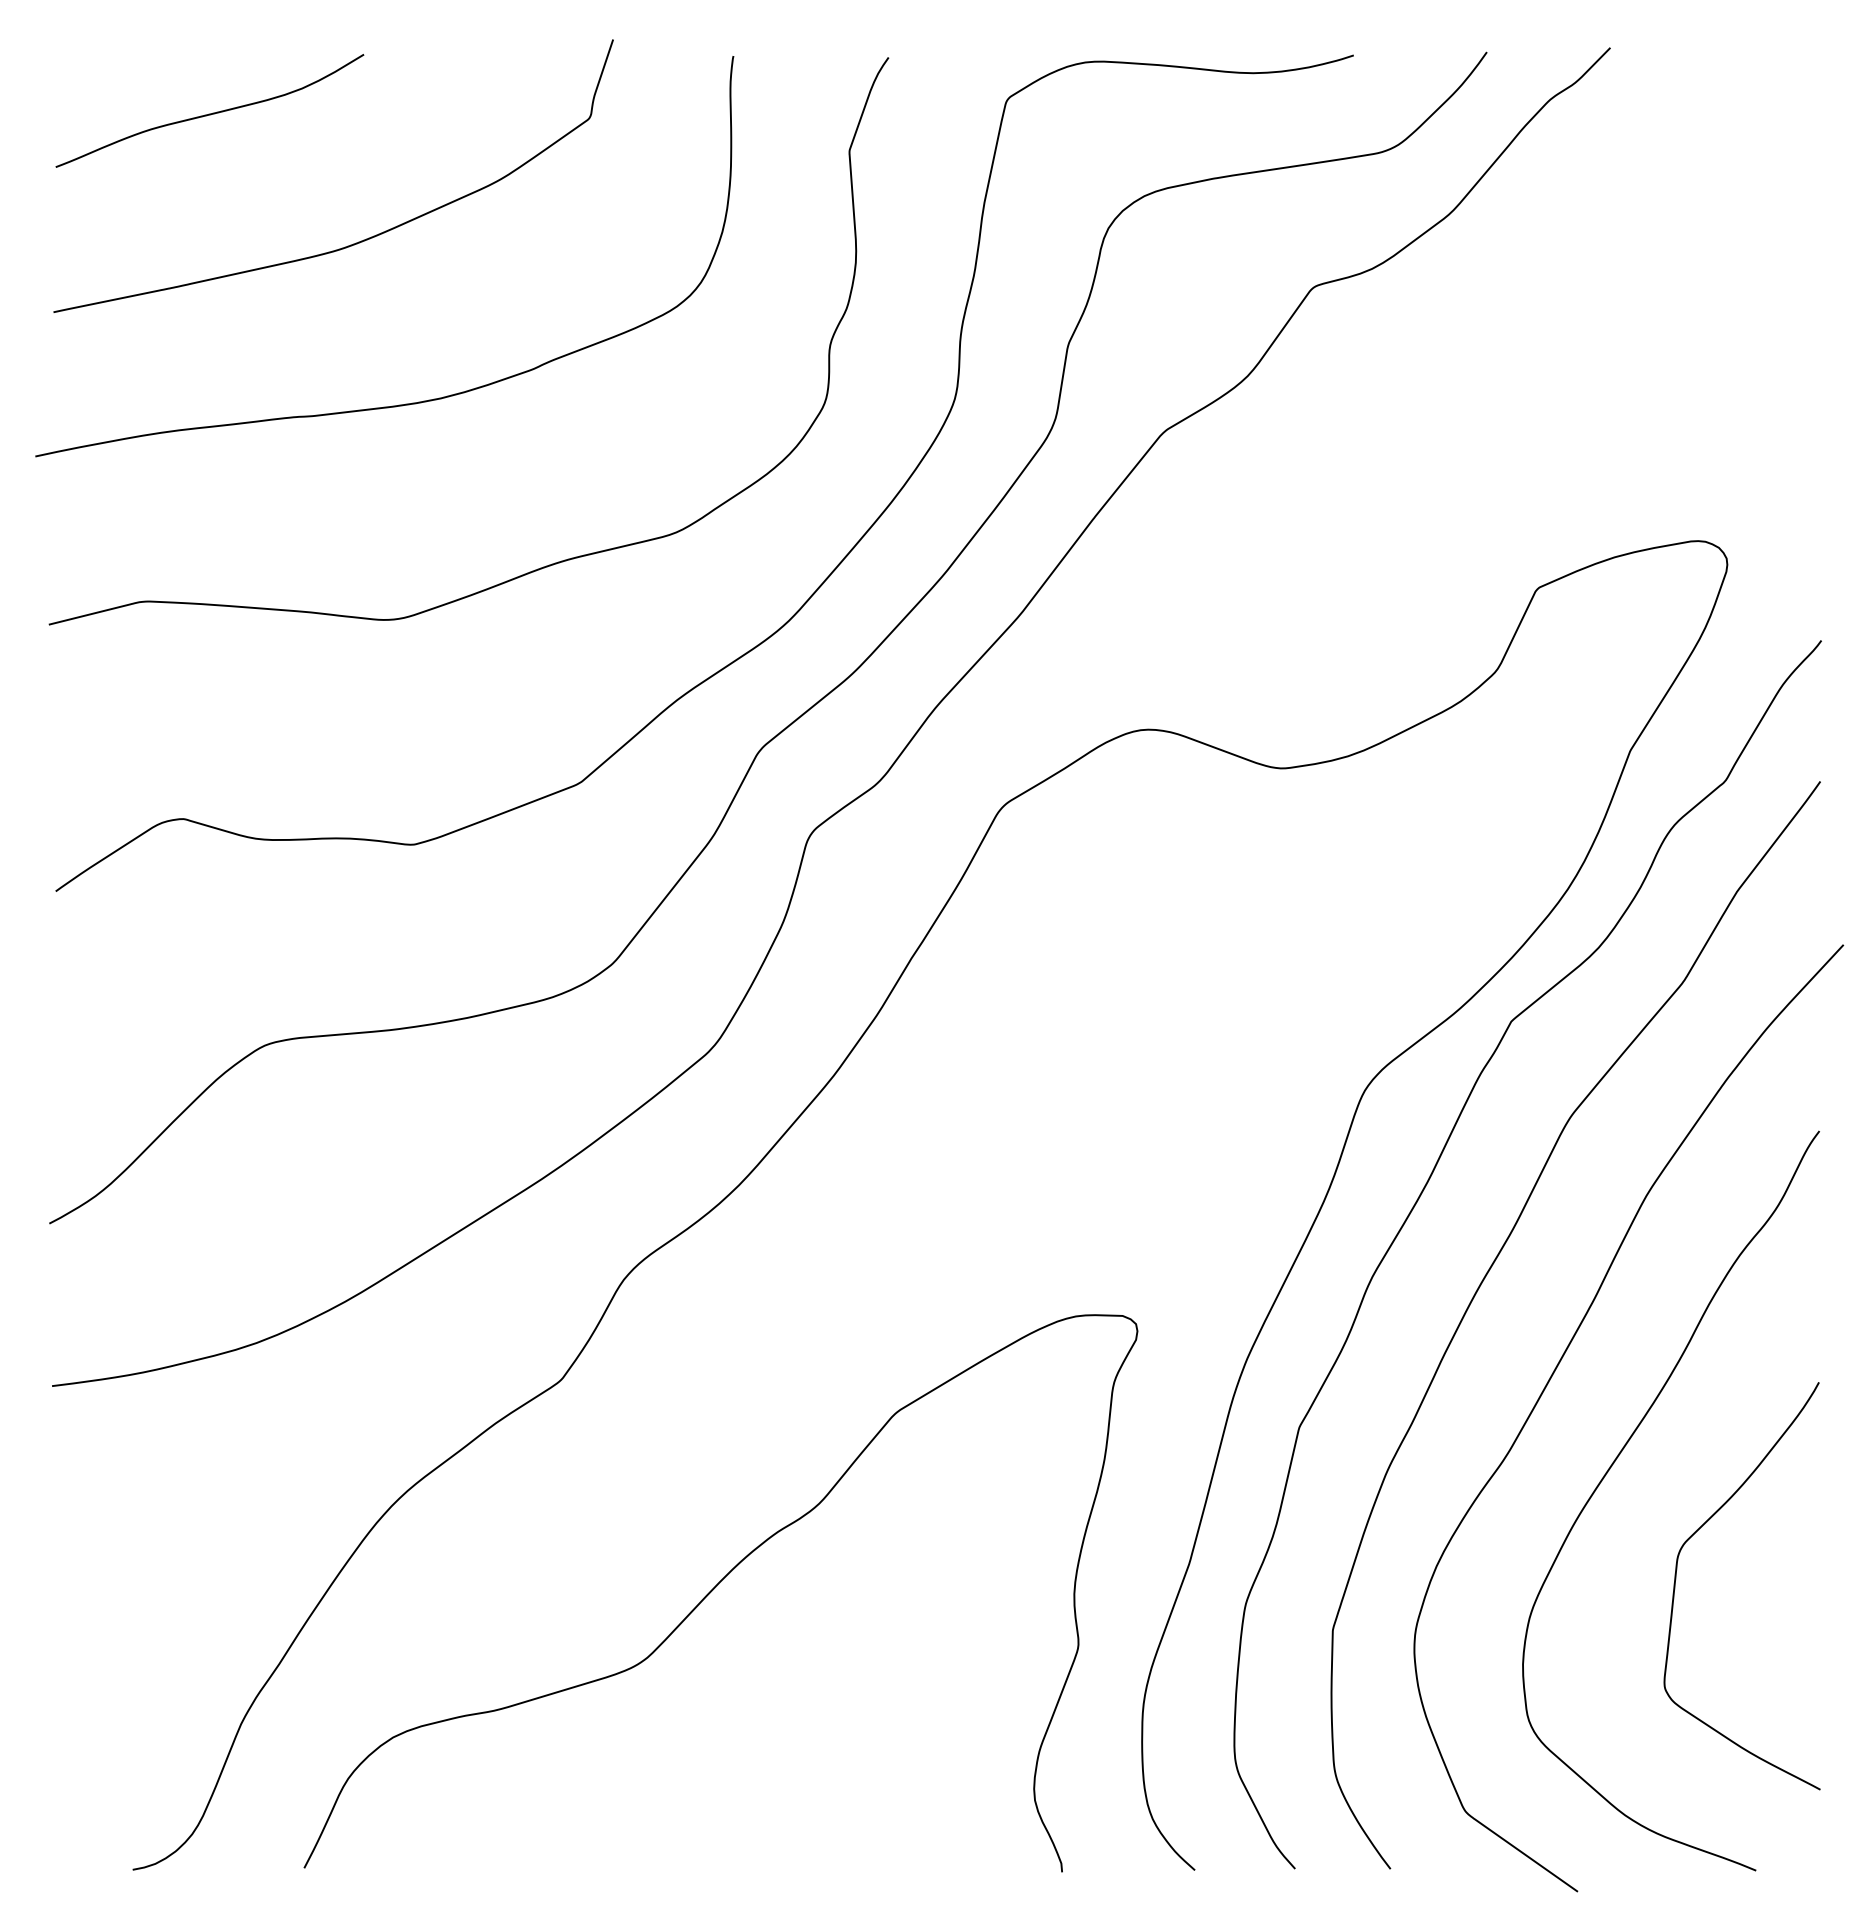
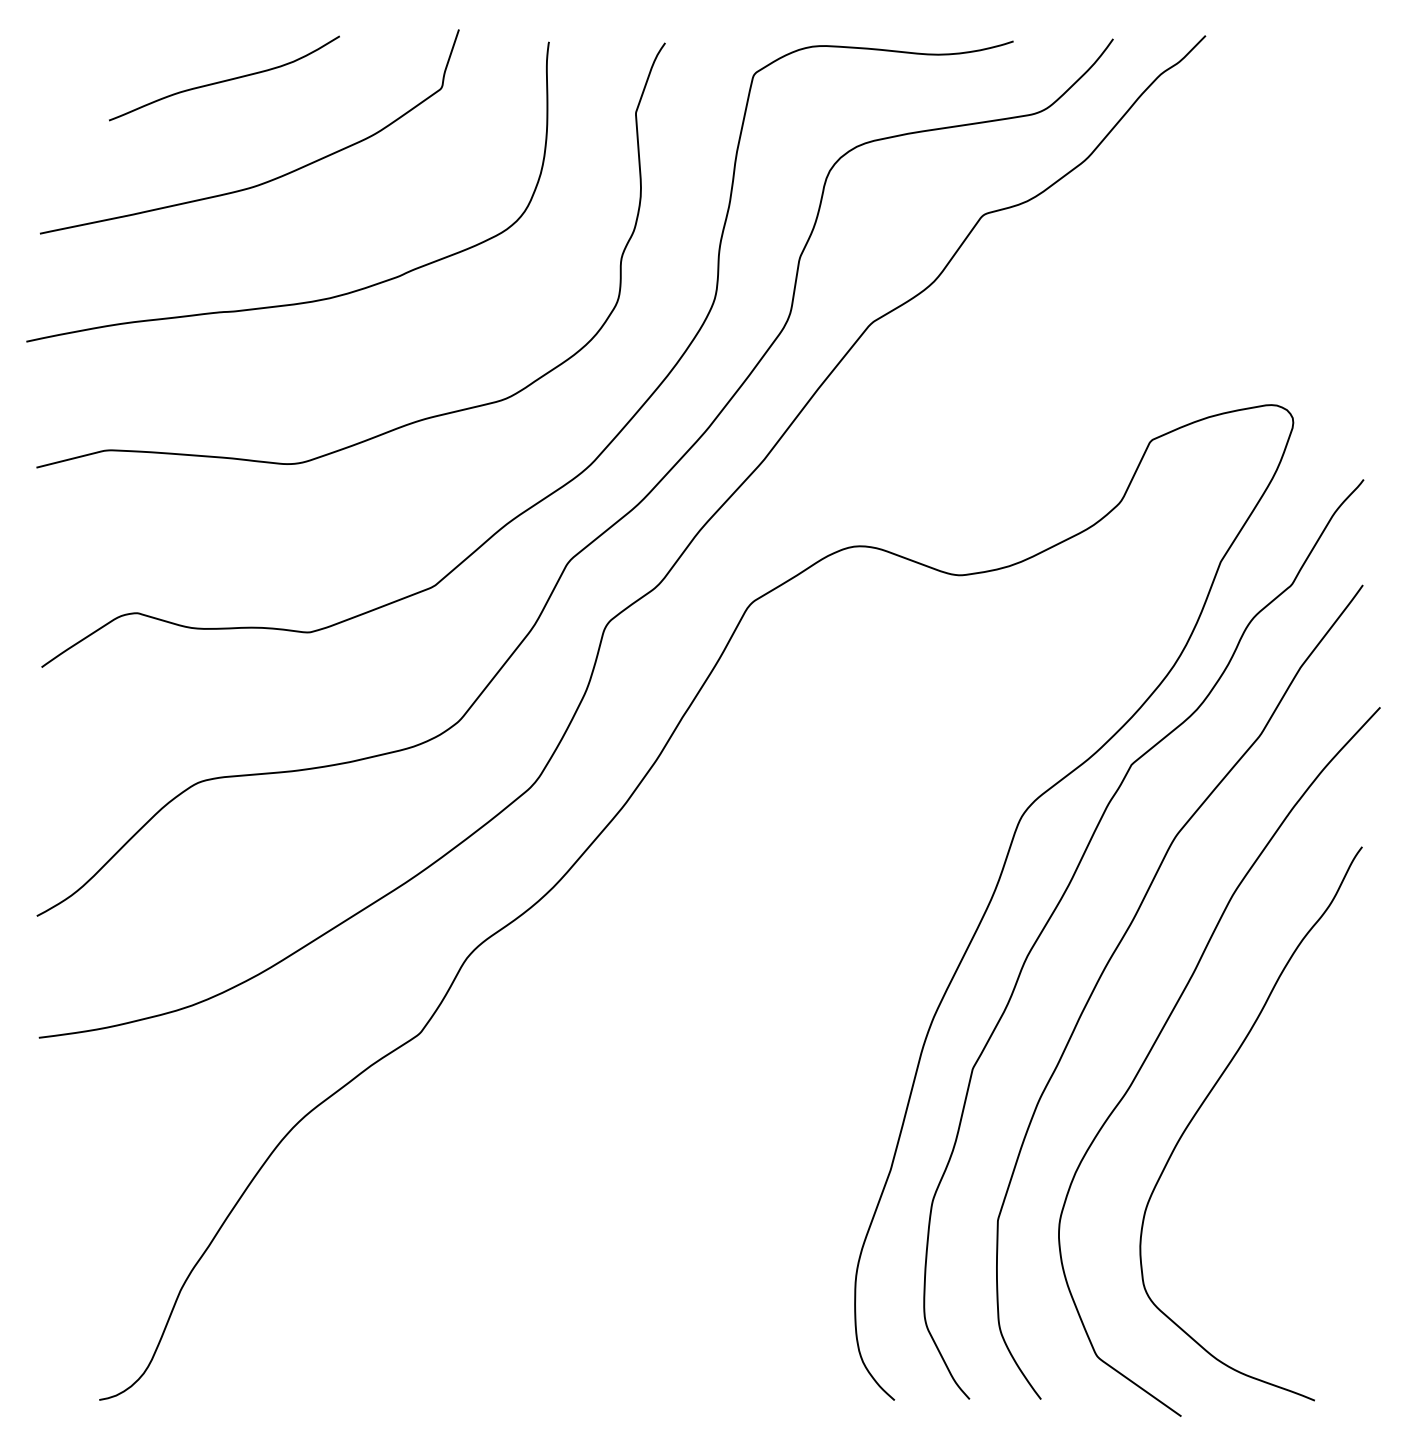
curve: (209, 113) -> (224, 80), moved
curve: (1676, 1579) -> (1255, 1182), removed
curve: (715, 1588) -> (535, 1189), removed

